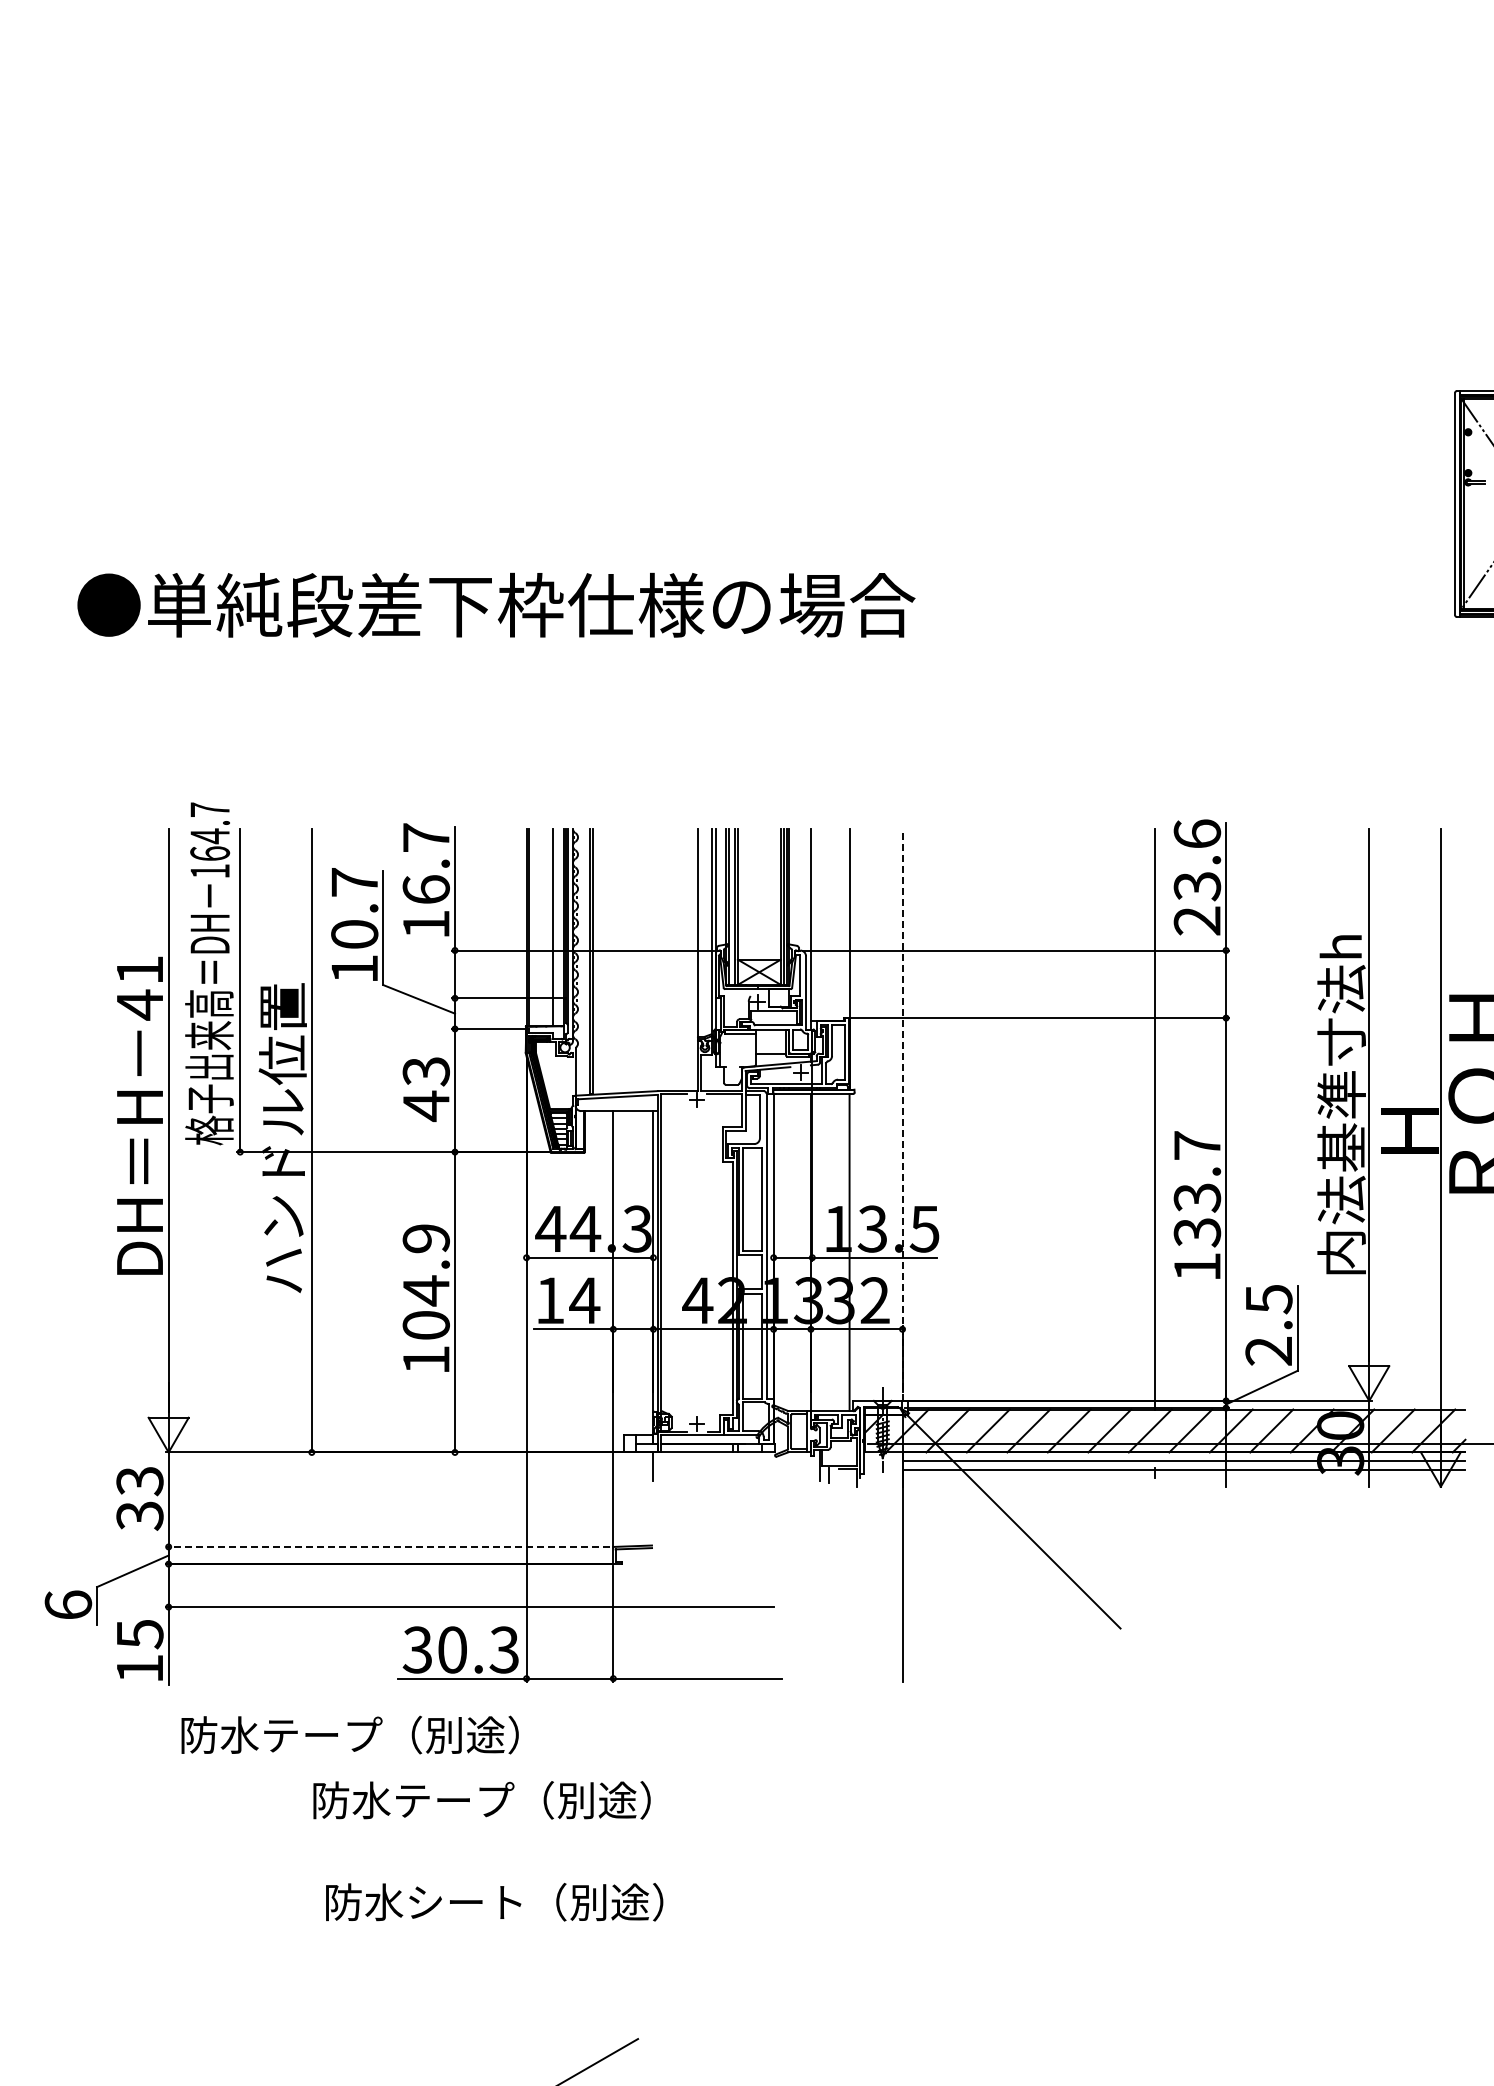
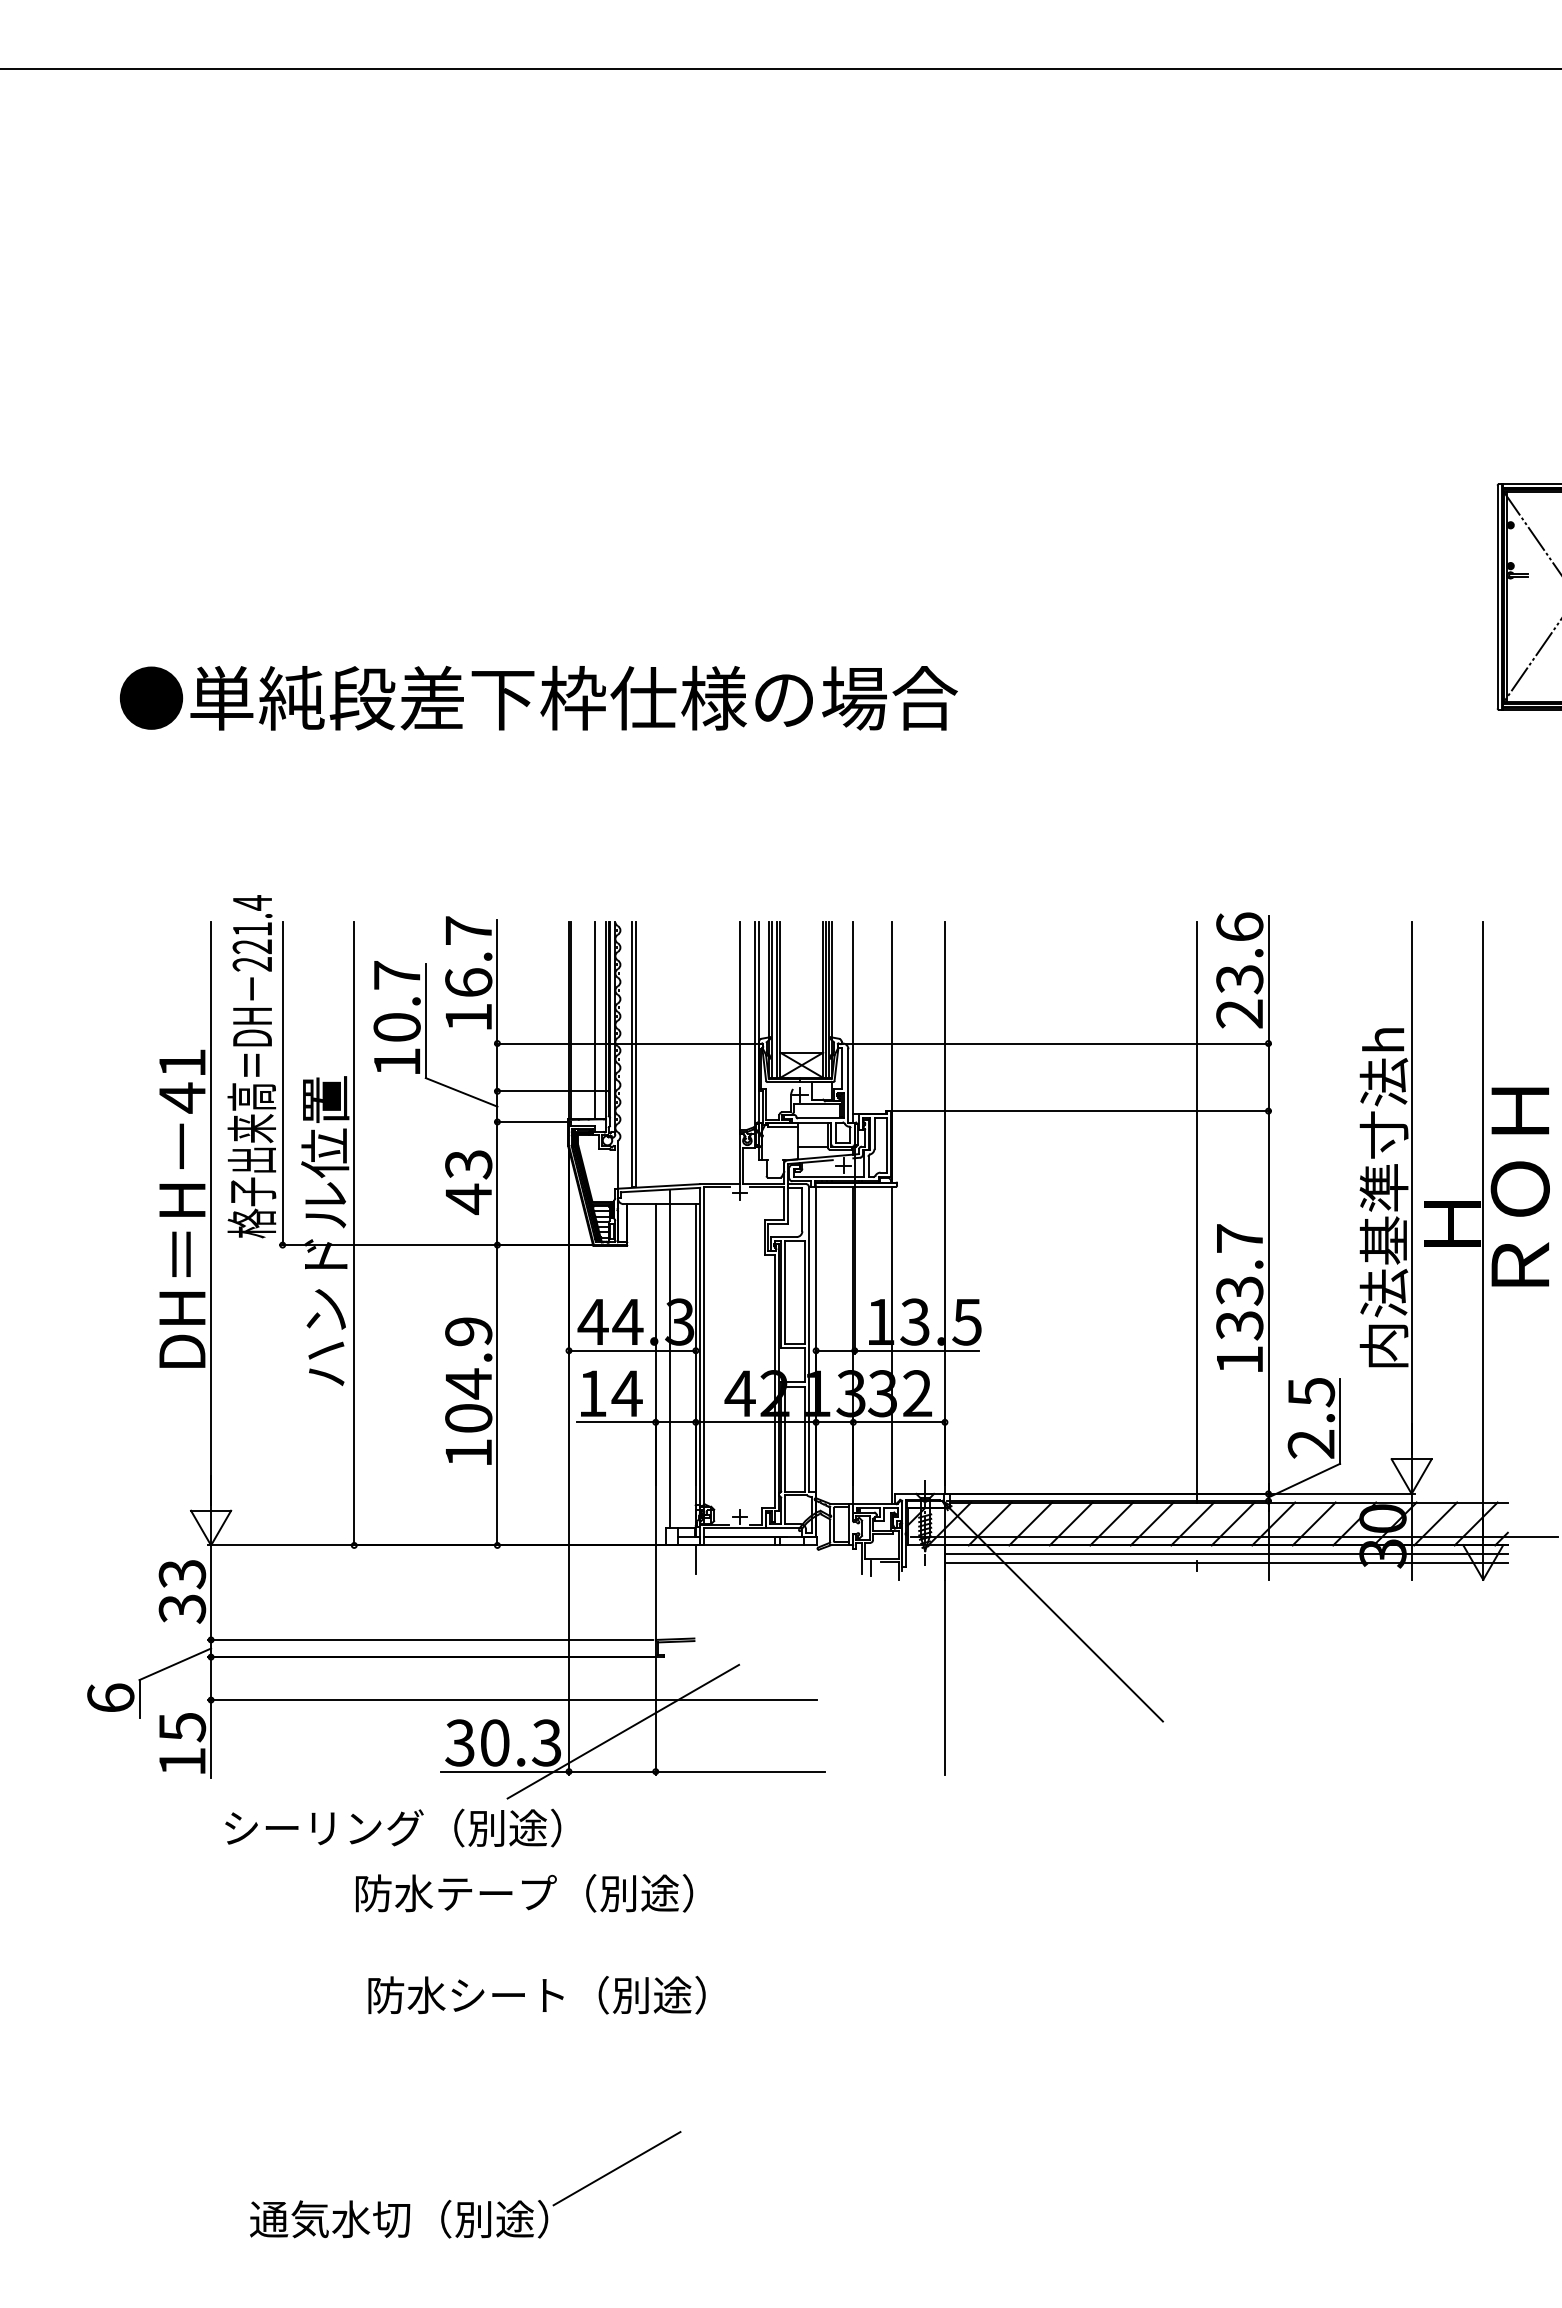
text: (210, 840) -> (252, 933), 164.7 -> 221.4
line: (902, 1115) -> (944, 1208), dashed -> solid
line: (628, 1265) -> (670, 1358), added
line: (388, 1546) -> (430, 1639), dashed -> solid
line: (581, 1638) -> (623, 1731), added
text: (282, 1734) -> (324, 1827), 防水テープ（別途） -> シーリング（別途）

